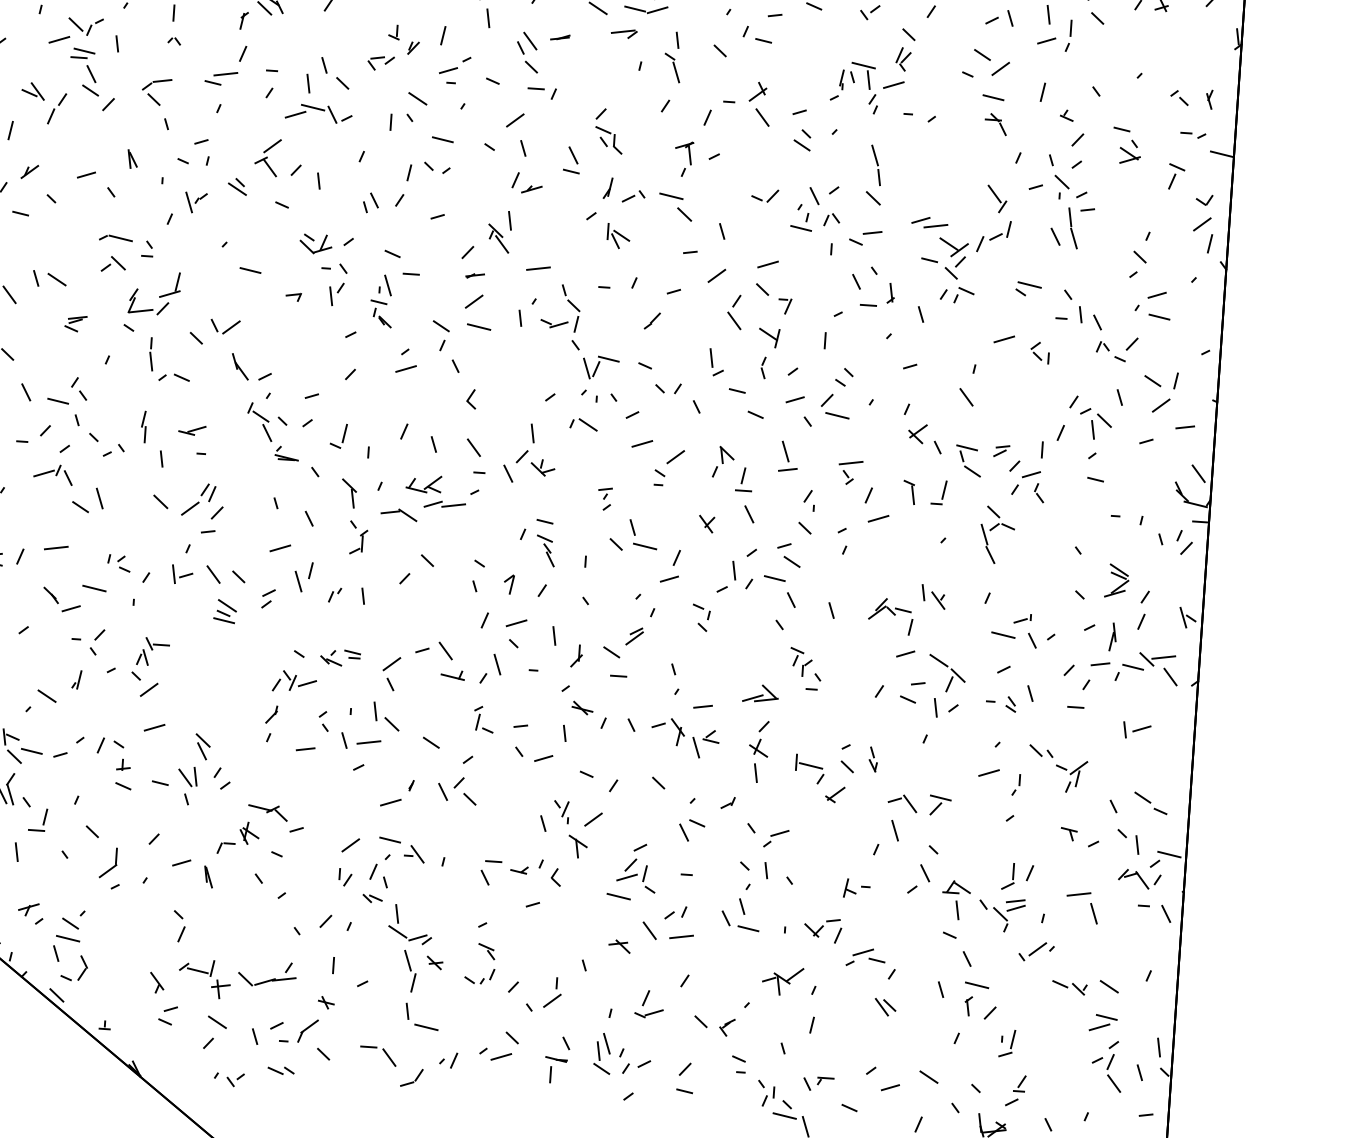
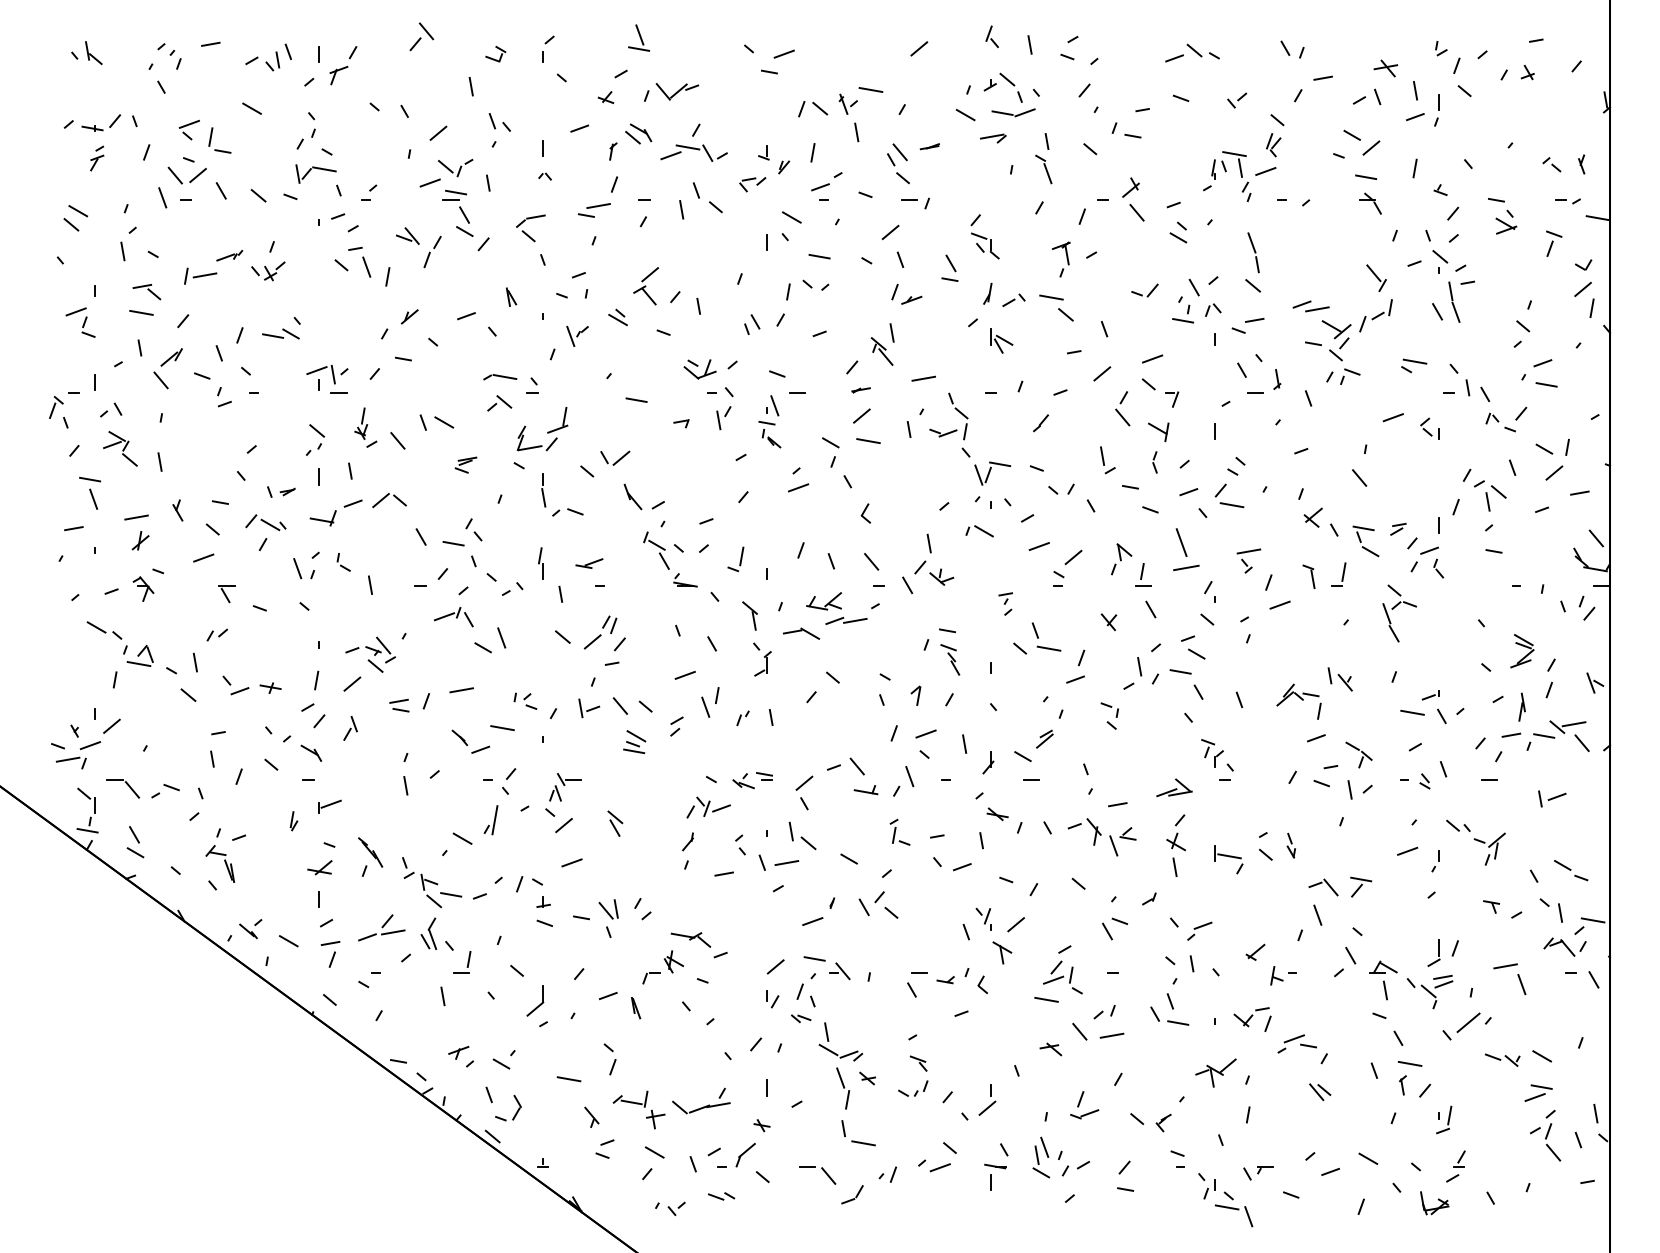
part: (318, 113) -> (693, 152), moved
part: (788, 455) -> (1185, 548), size x1.4
part: (946, 673) -> (1358, 754), size x0.7
part: (77, 679) -> (491, 820), size x1.6
part: (202, 746) -> (615, 823), moved
part: (835, 793) -> (1255, 951), moved
line: (67, 938) -> (568, 1079), moved
part: (1036, 951) -> (1467, 1026), size x1.4

